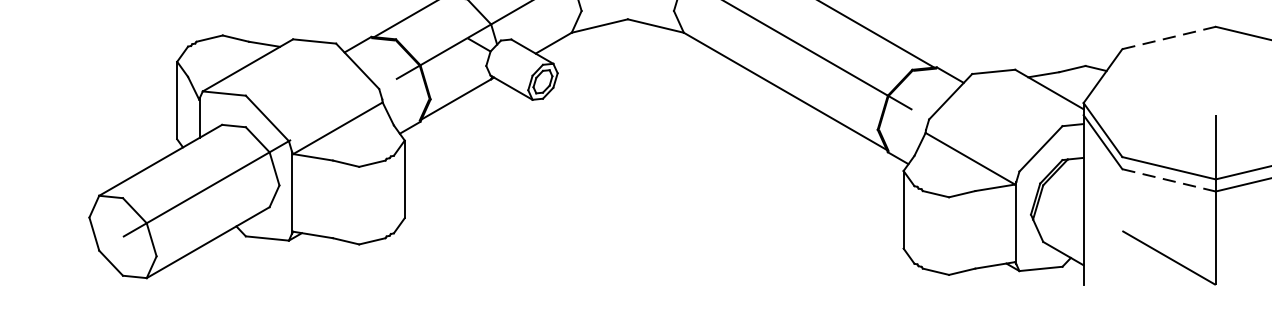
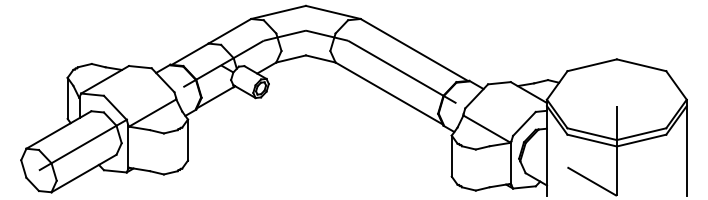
line: (1169, 38) -> (592, 65), dashed -> solid
line: (1169, 180) -> (592, 140), dashed -> solid

